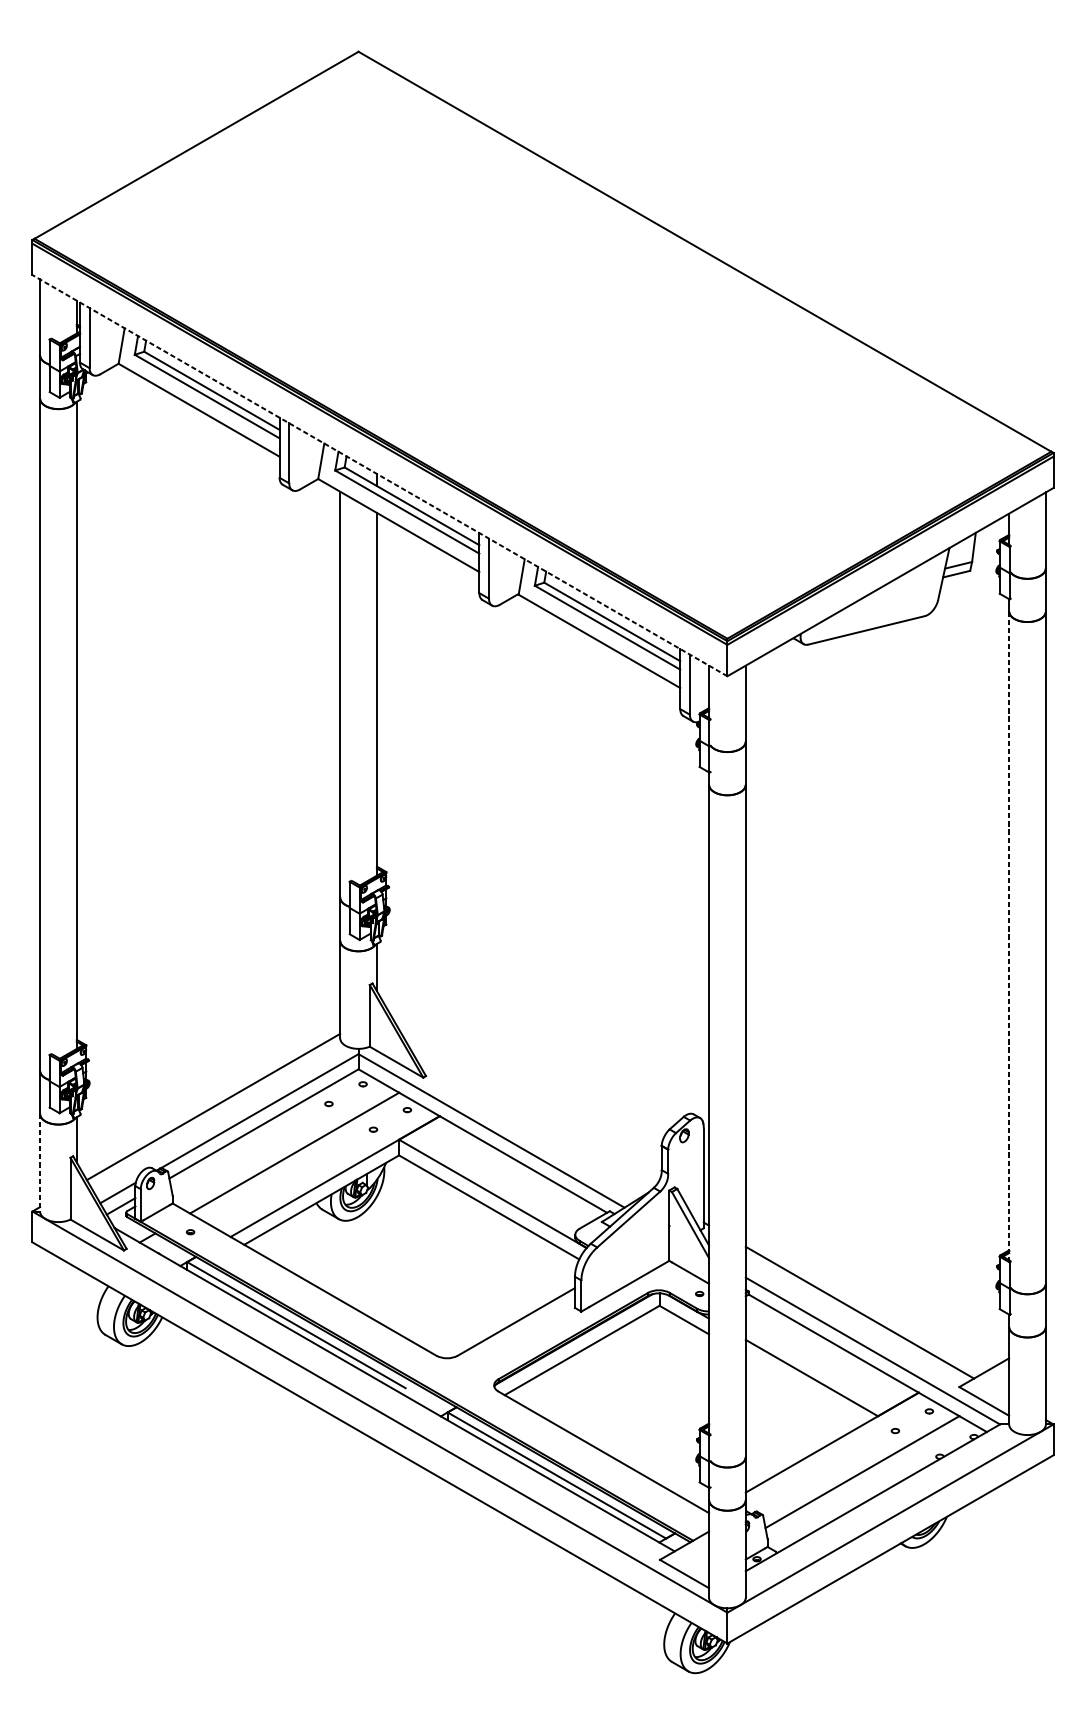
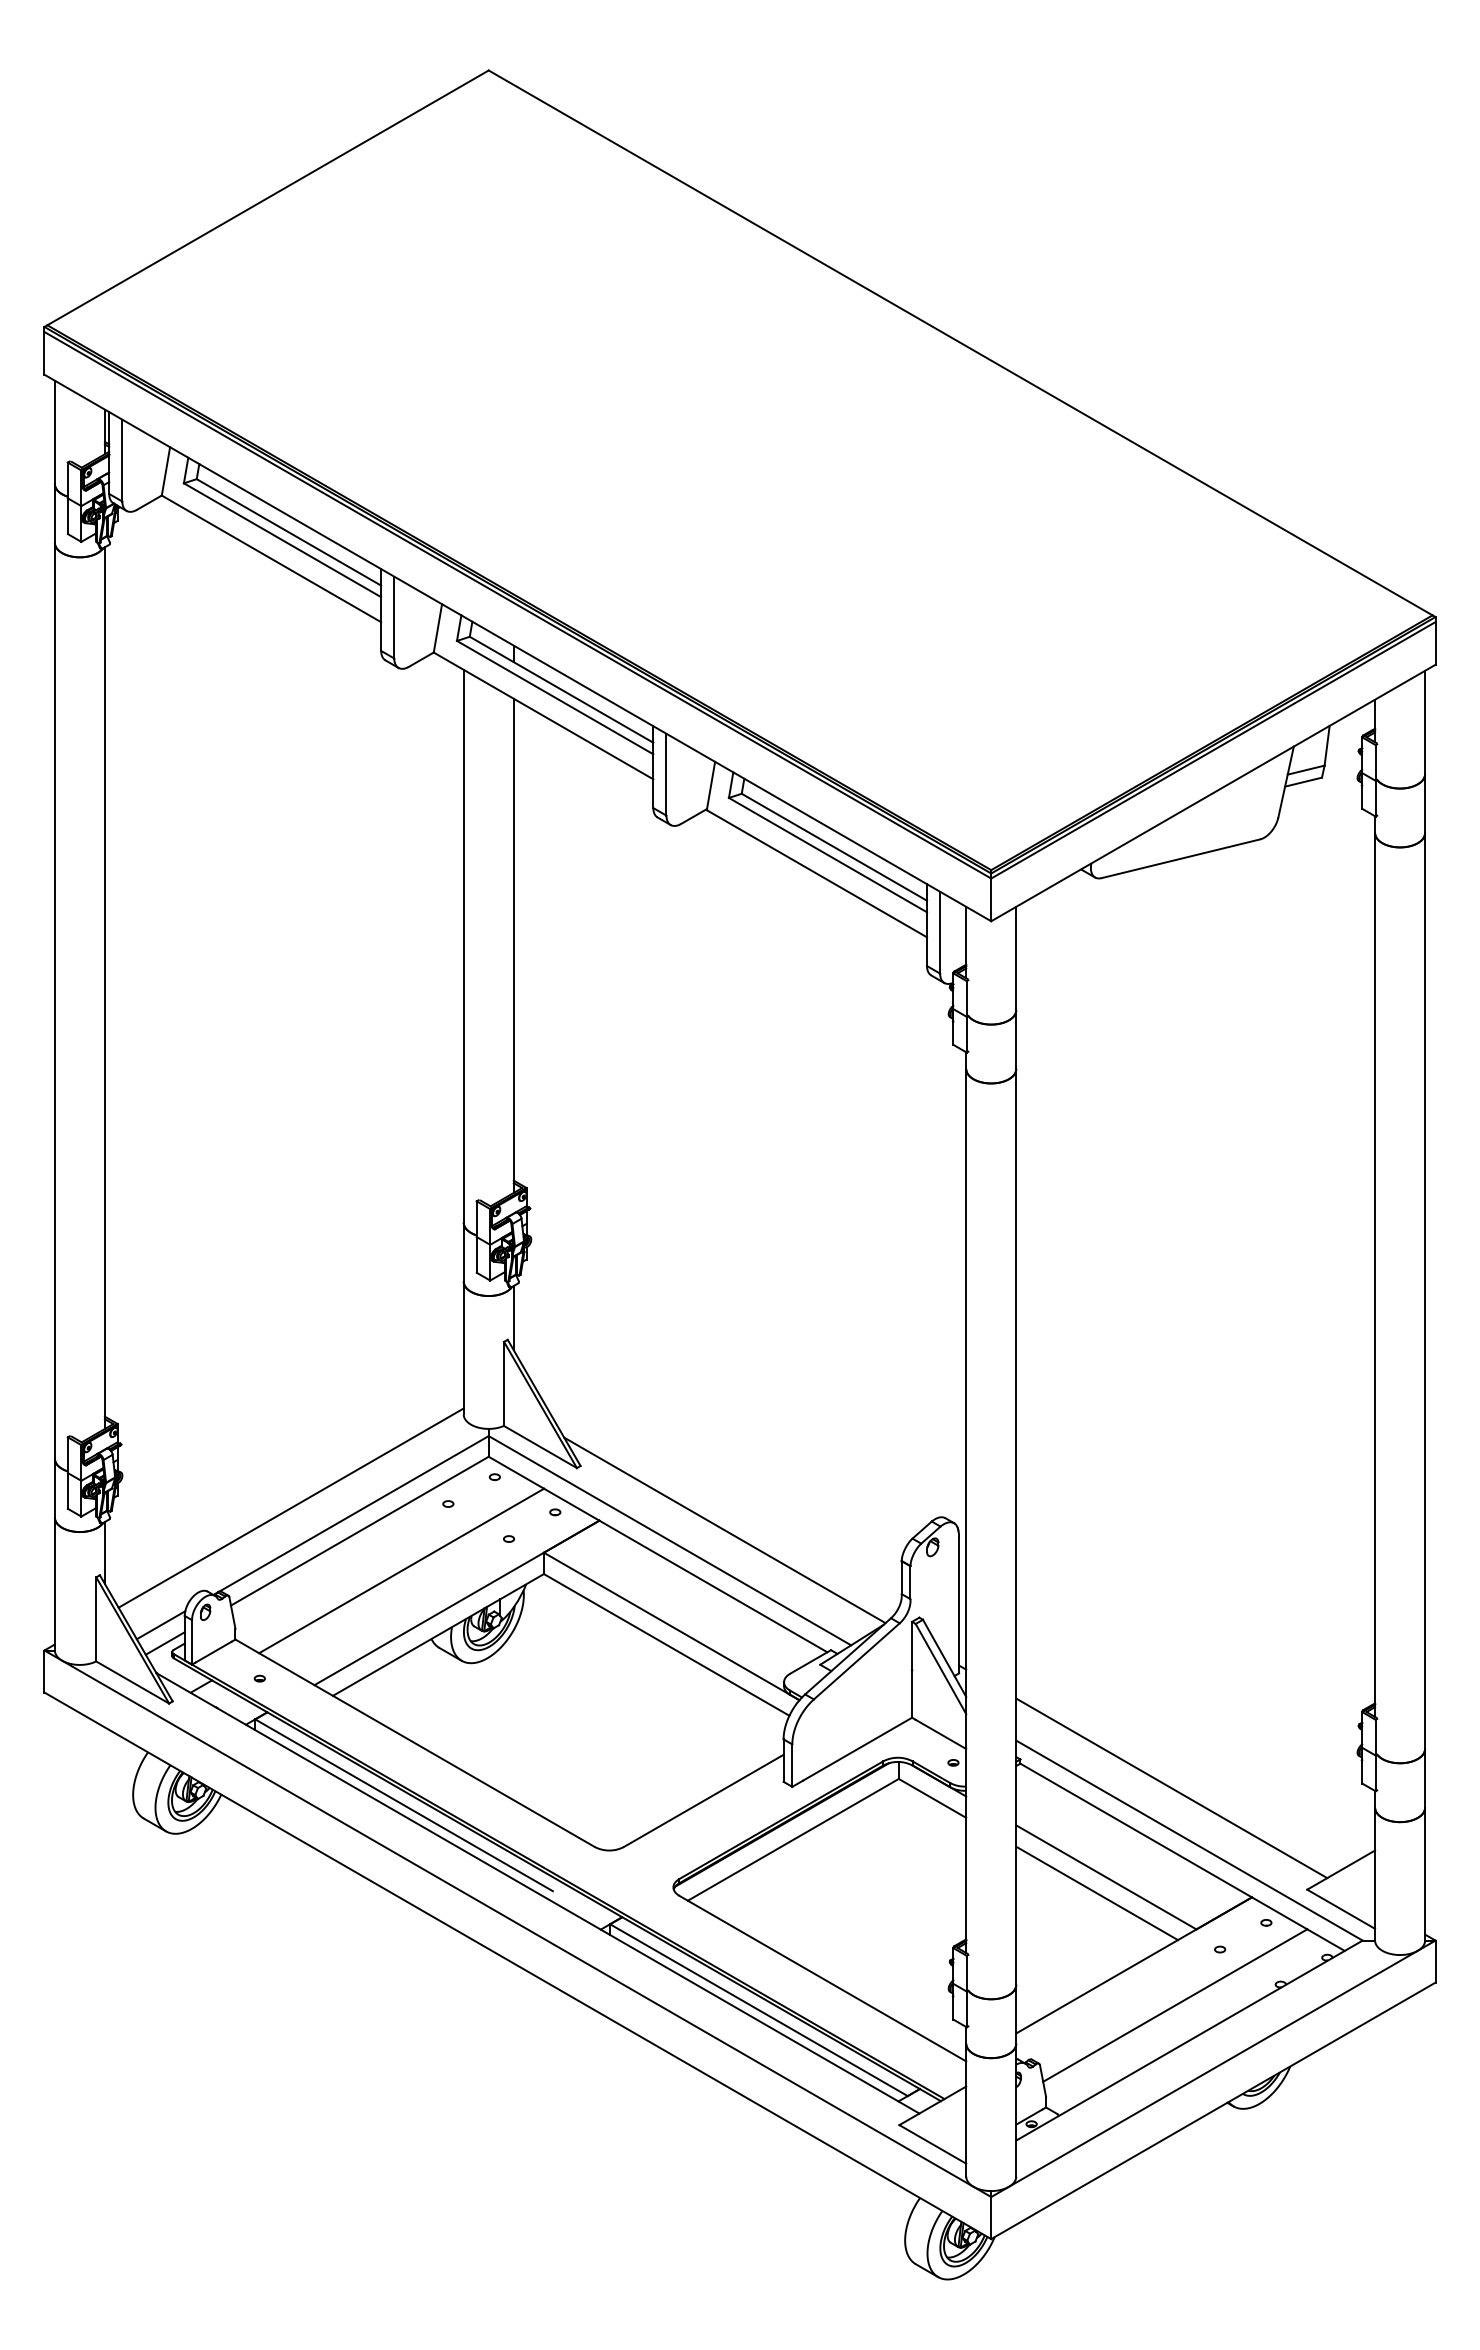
line: (379, 476) -> (517, 648), dashed -> solid
line: (1009, 935) -> (1375, 1274), dashed -> solid
line: (531, 1123) -> (724, 1530), added
line: (39, 1163) -> (54, 1584), dashed -> solid
line: (804, 1389) -> (1096, 1893), added

